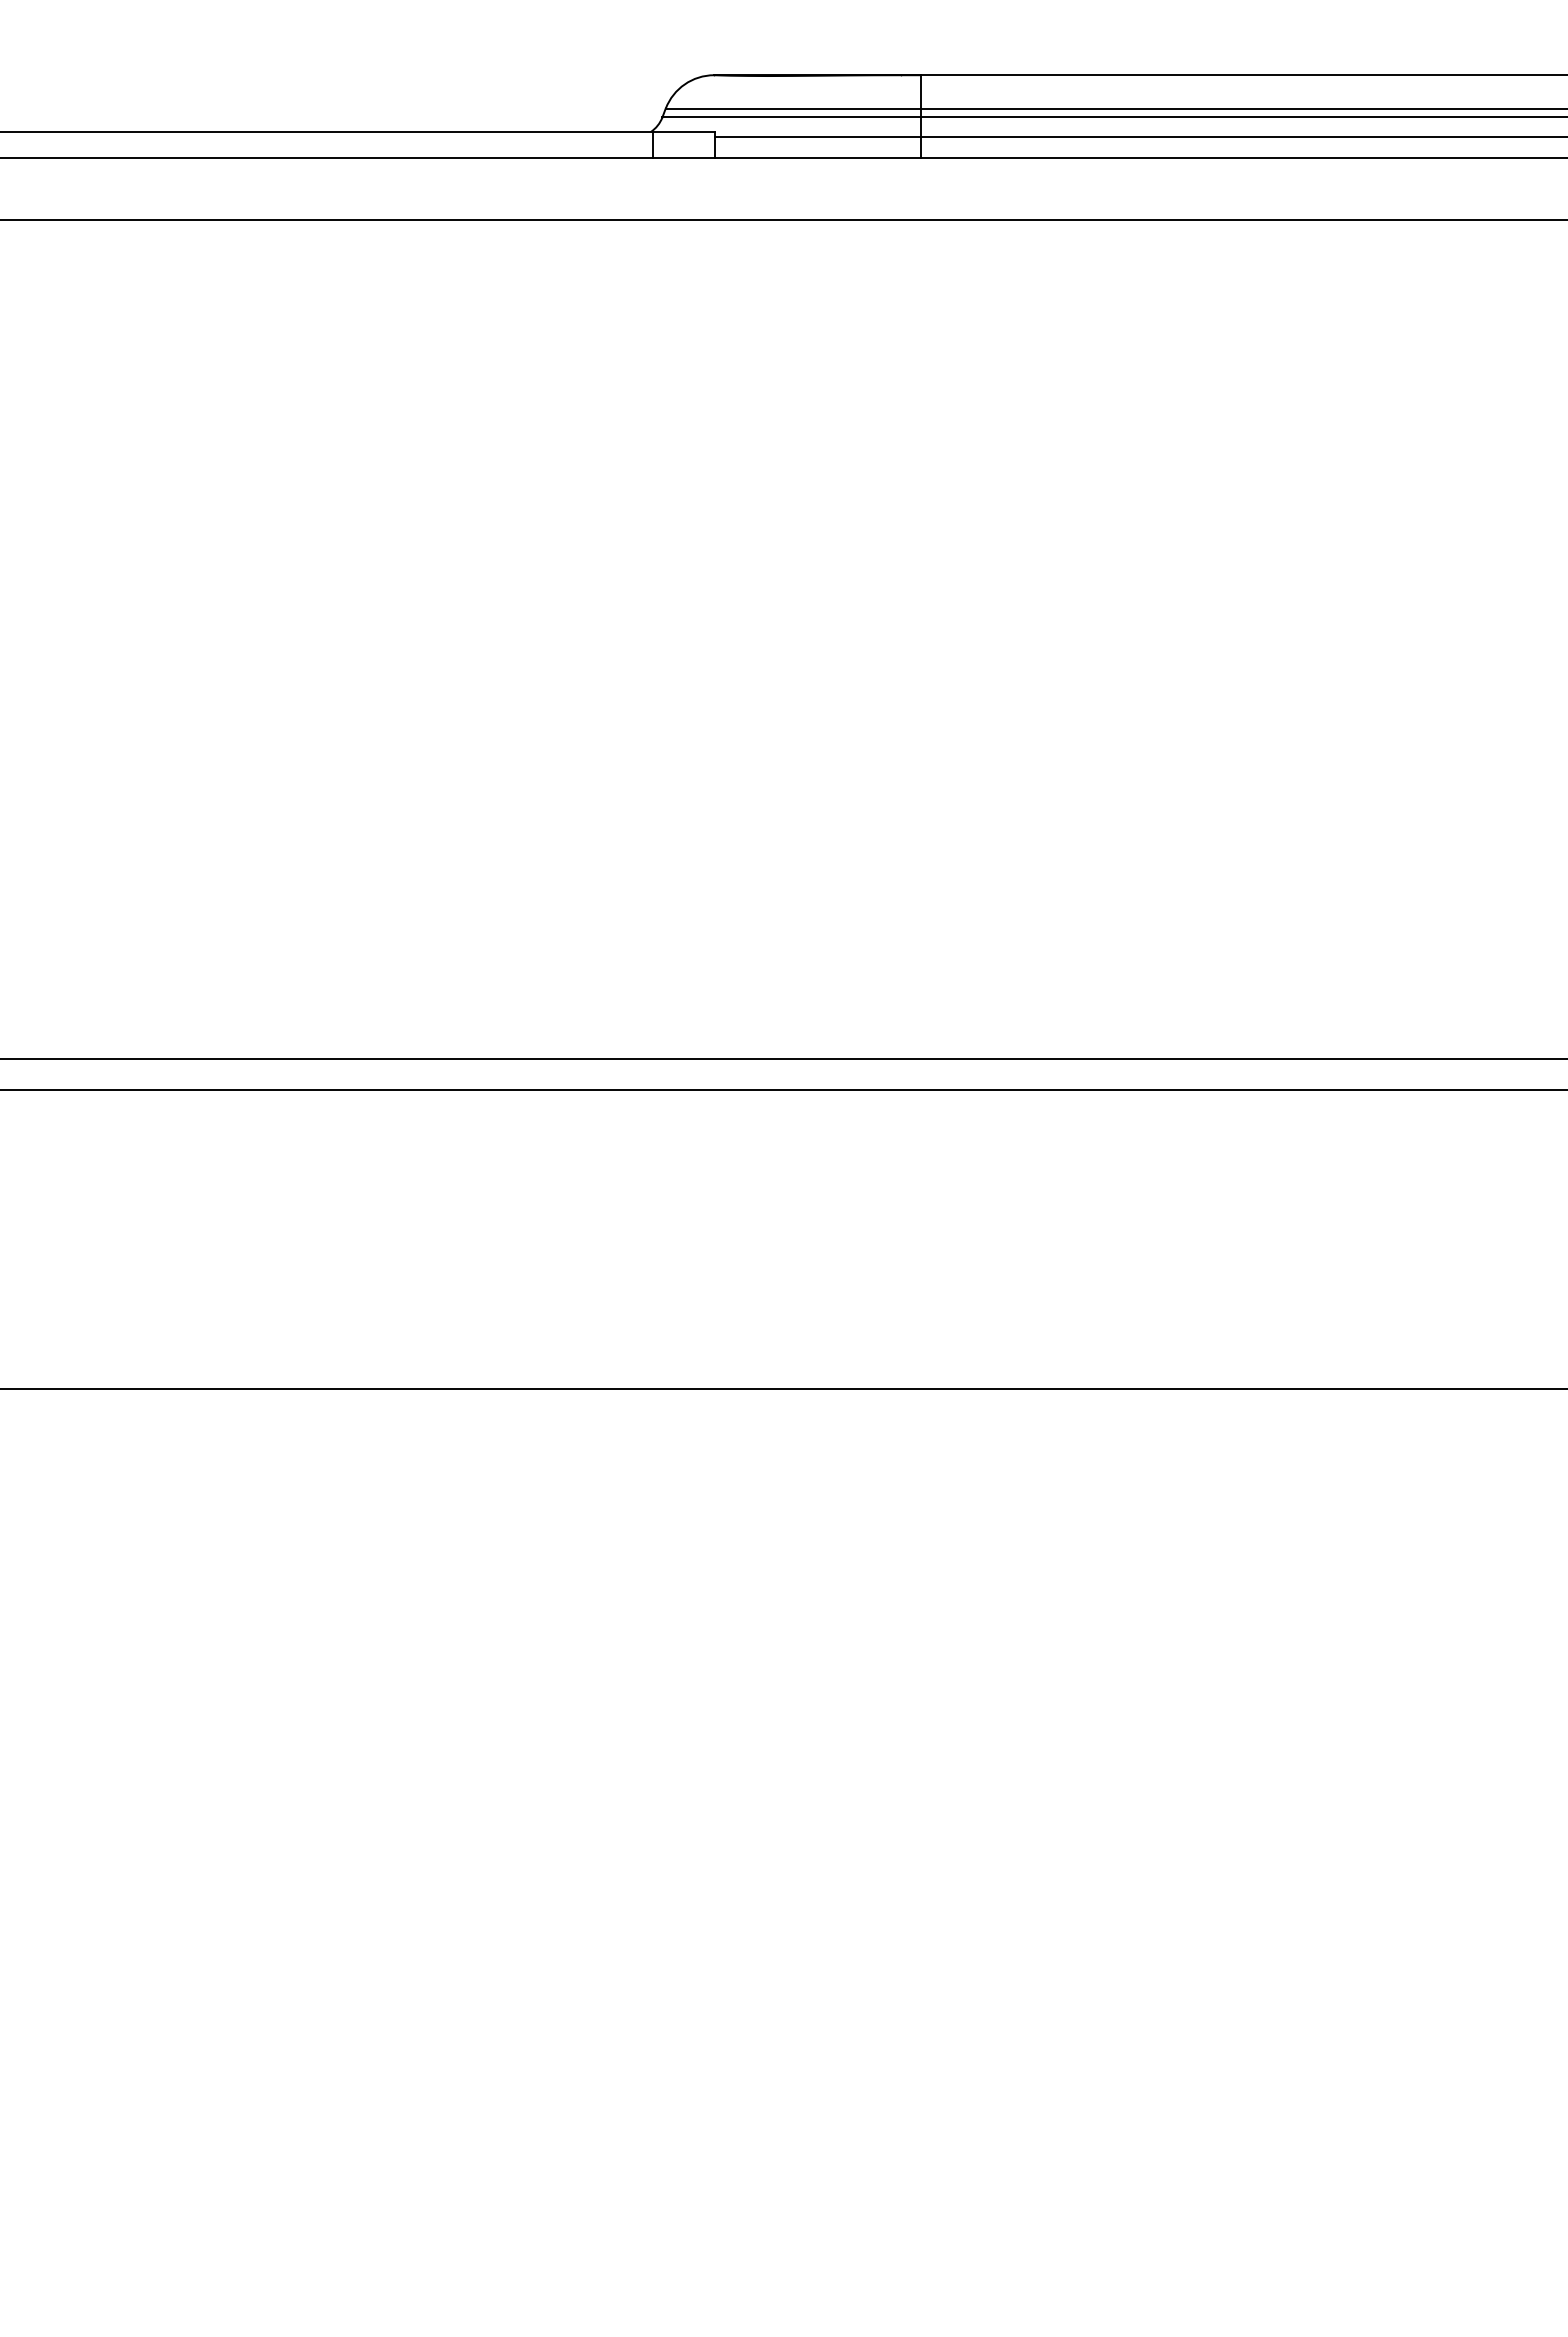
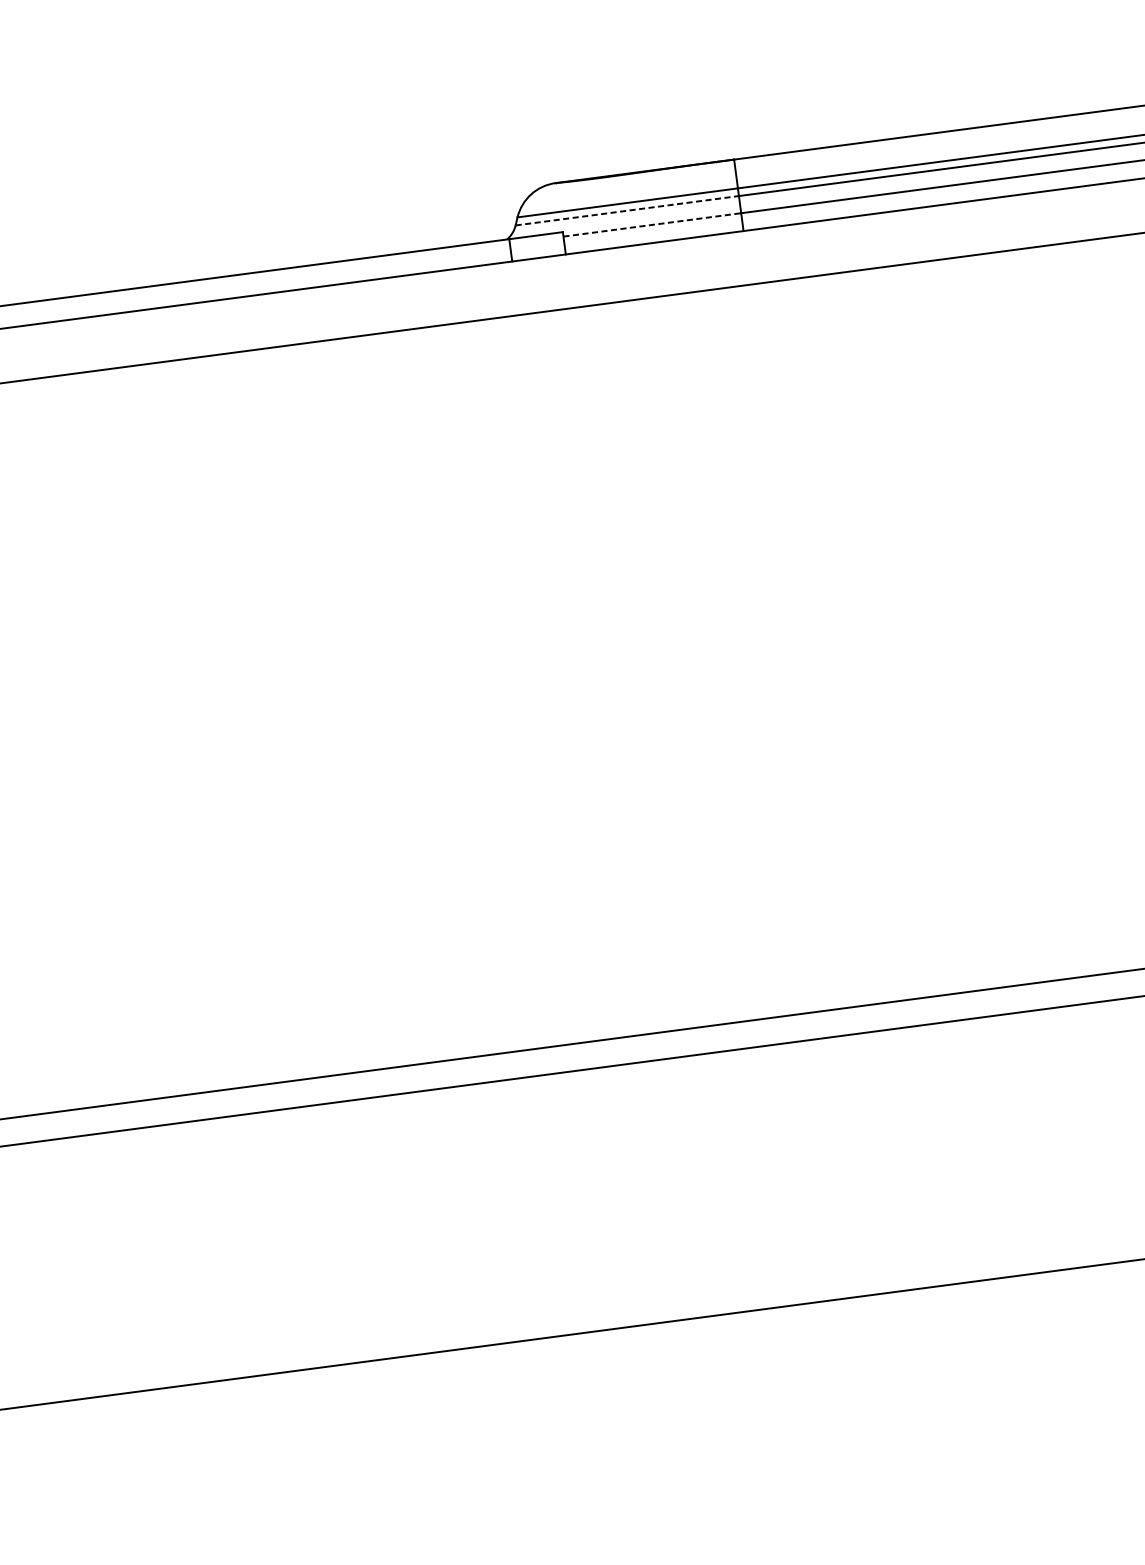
line: (792, 117) -> (627, 210), solid -> dashed
line: (818, 137) -> (652, 225), solid -> dashed

